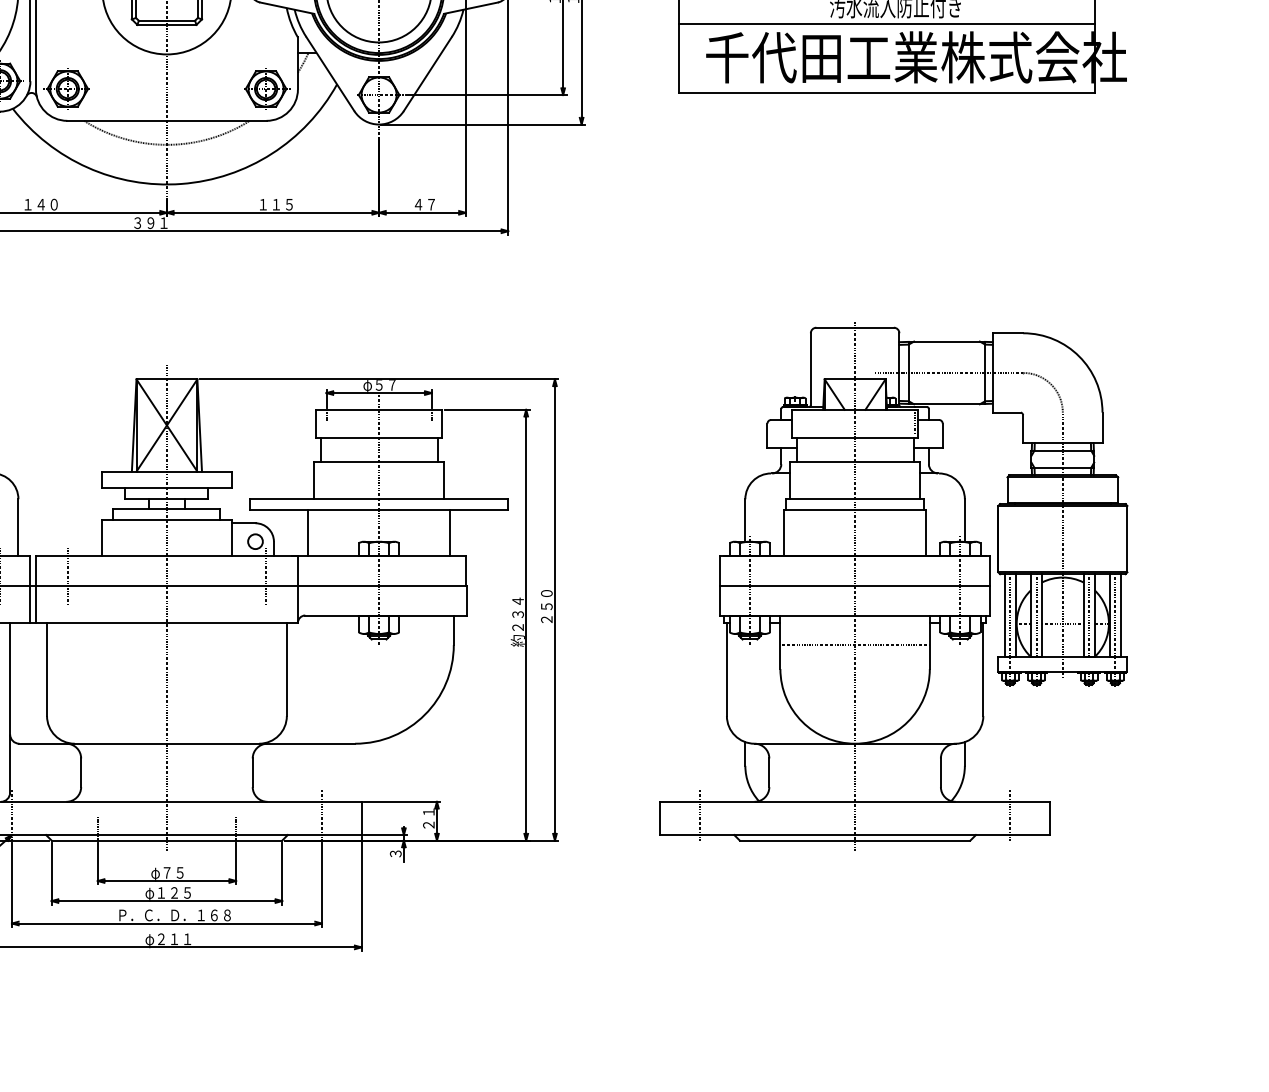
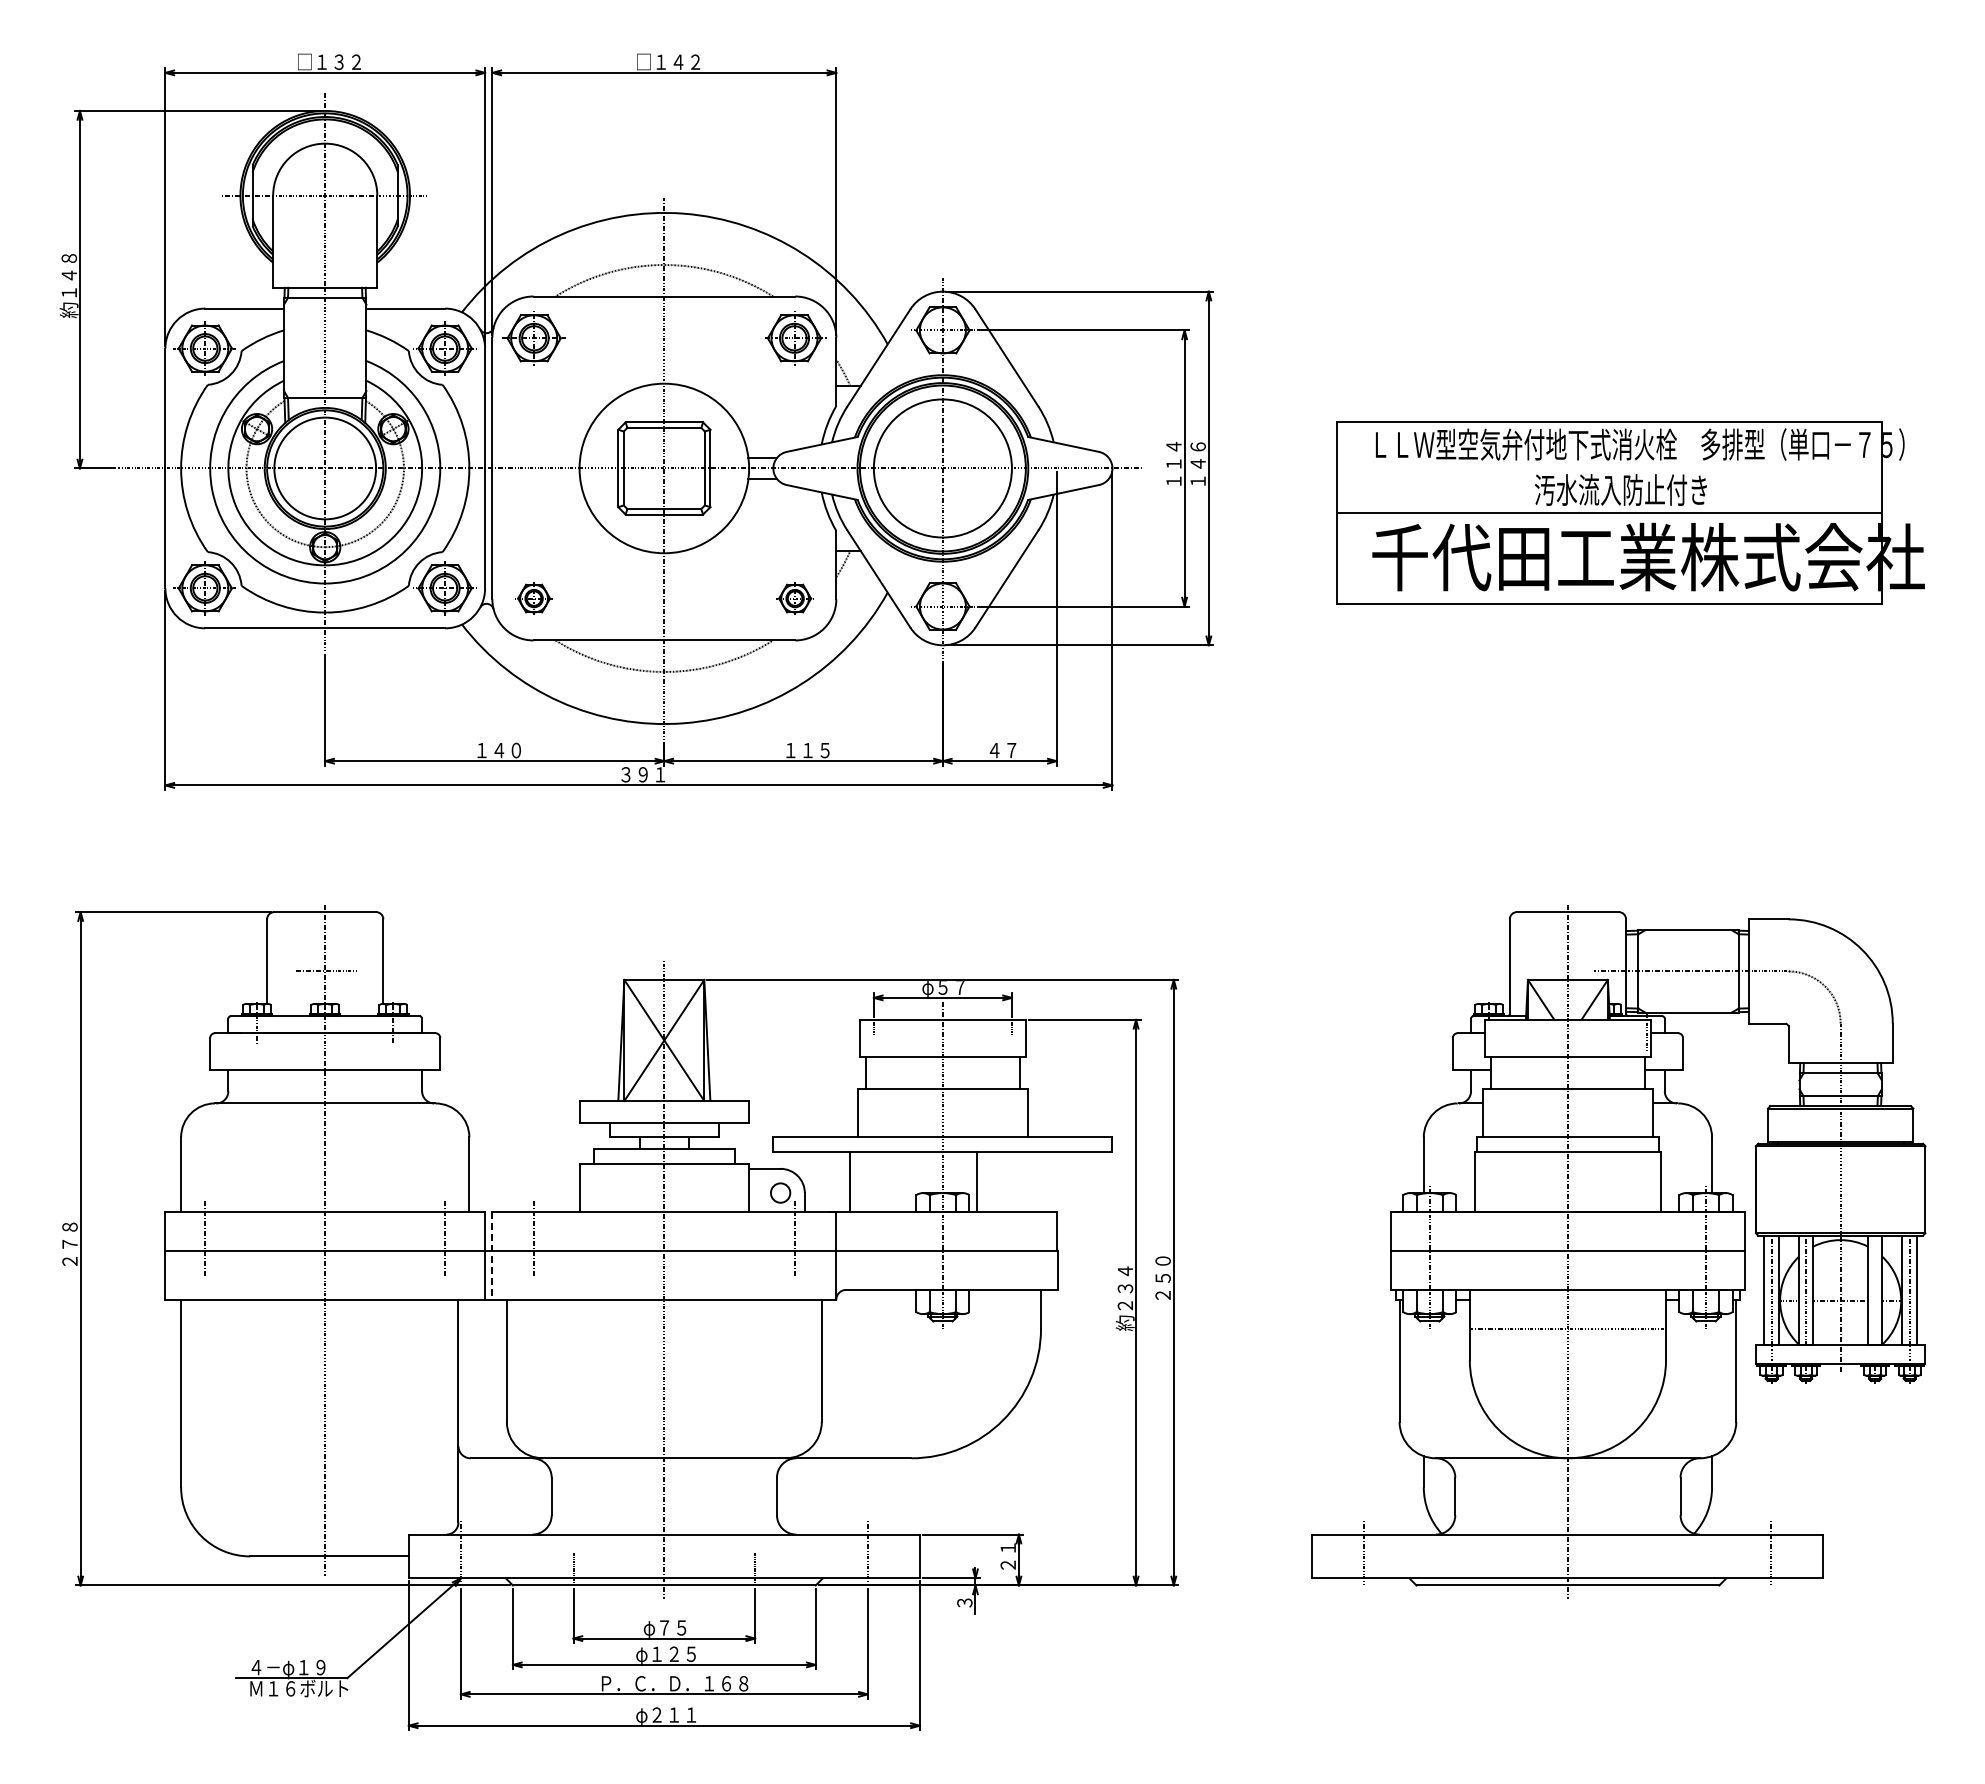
part: (67, 88) -> (533, 598), size x0.6
part: (266, 88) -> (795, 598), size x0.6
line: (450, 532) -> (977, 1181), moved
line: (36, 590) -> (492, 1256), solid -> dashed
line: (1089, 615) -> (1875, 1289), removed

